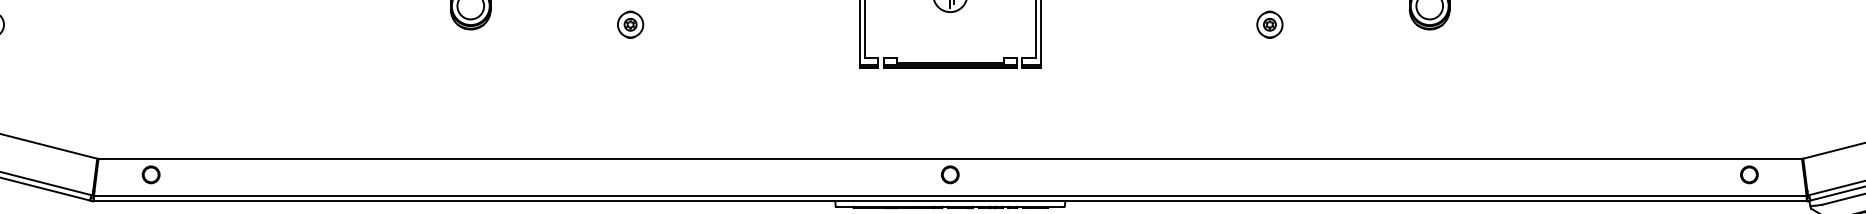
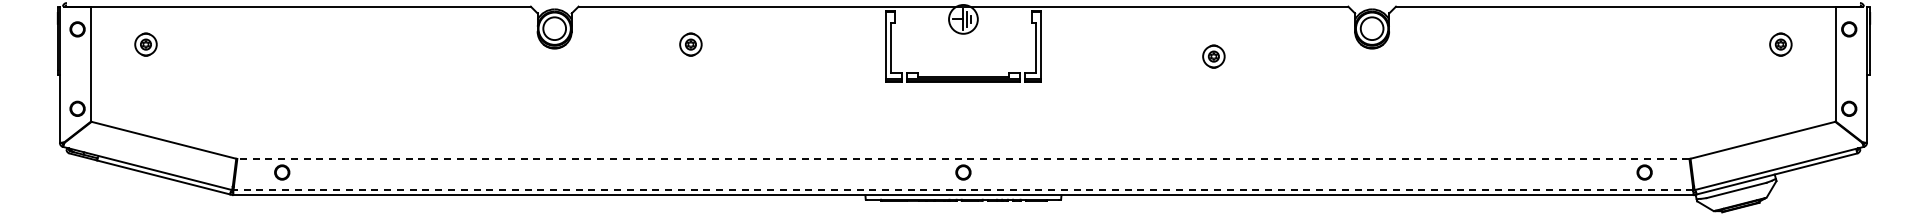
part: (1269, 24) -> (1213, 56), moved
line: (949, 158) -> (962, 158), solid -> dashed
line: (949, 195) -> (962, 190), solid -> dashed

